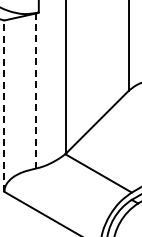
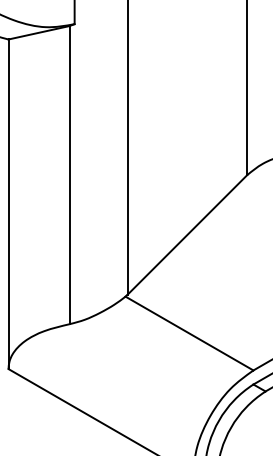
line: (36, 90) -> (70, 174), dashed -> solid
line: (4, 106) -> (8, 204), dashed -> solid

